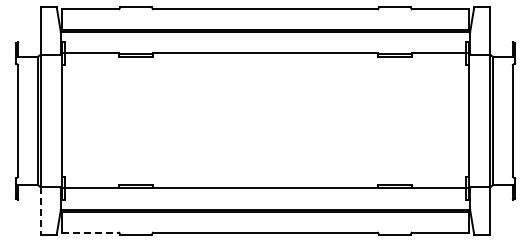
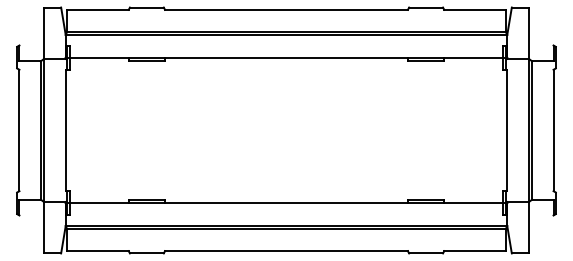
line: (41, 210) -> (44, 227), dashed -> solid
line: (91, 232) -> (98, 250), dashed -> solid

